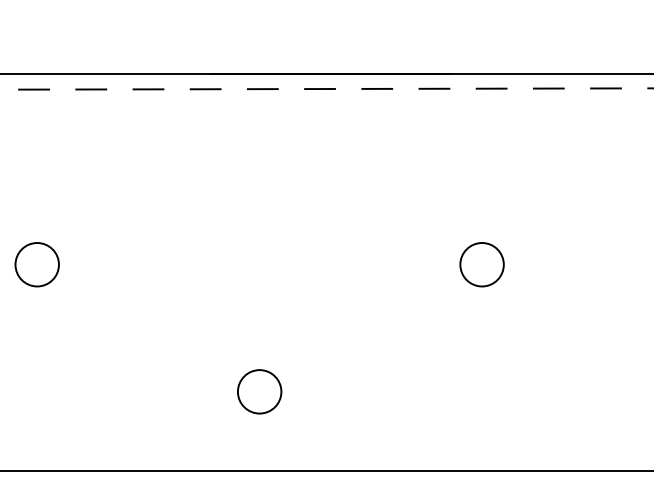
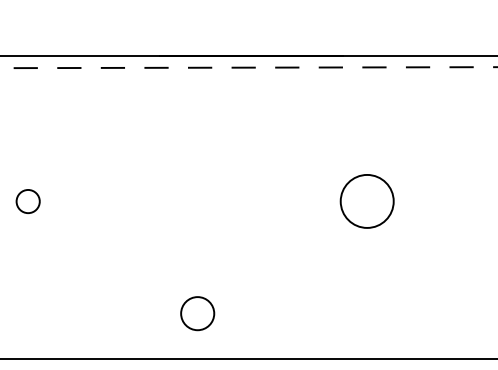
circle: (36, 264) -> (27, 201), size x0.7
circle: (481, 264) -> (366, 201), size x1.6
circle: (259, 391) -> (197, 313), moved

